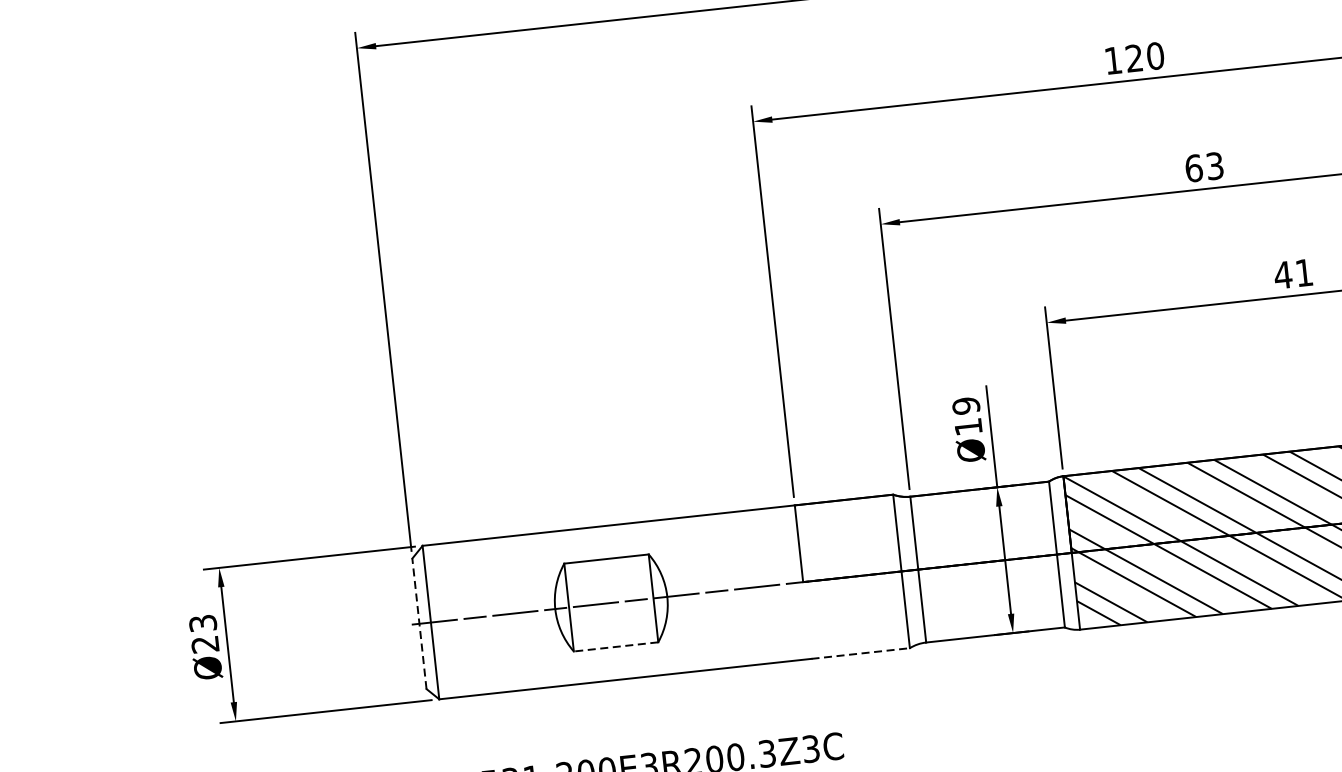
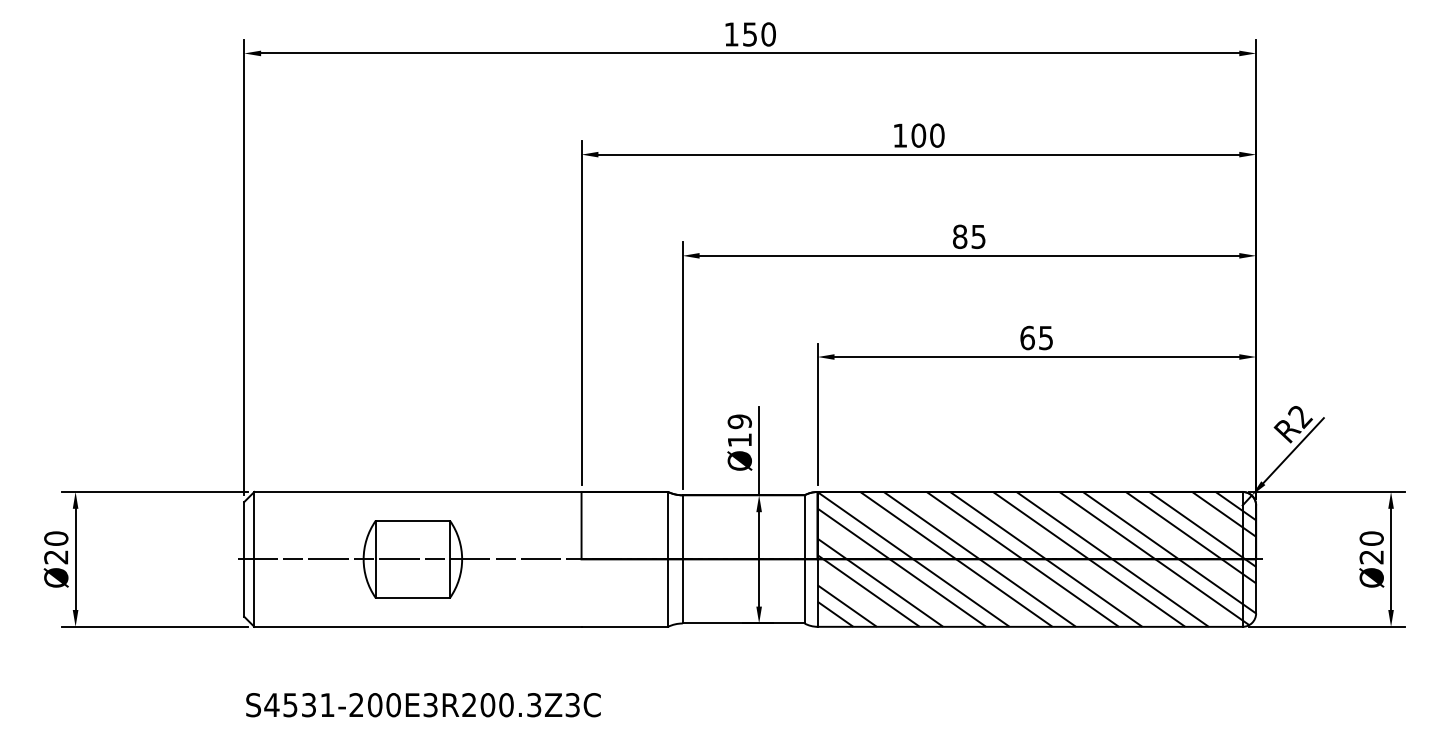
text: (1134, 58) -> (918, 135), 120 -> 100
text: (1204, 166) -> (969, 236), 63 -> 85
text: (1292, 273) -> (1035, 337), 41 -> 65
line: (419, 622) -> (244, 558), dashed -> solid
text: (203, 623) -> (56, 538), Ø23 -> Ø20
line: (615, 647) -> (412, 598), dashed -> solid
line: (861, 653) -> (625, 626), dashed -> solid

